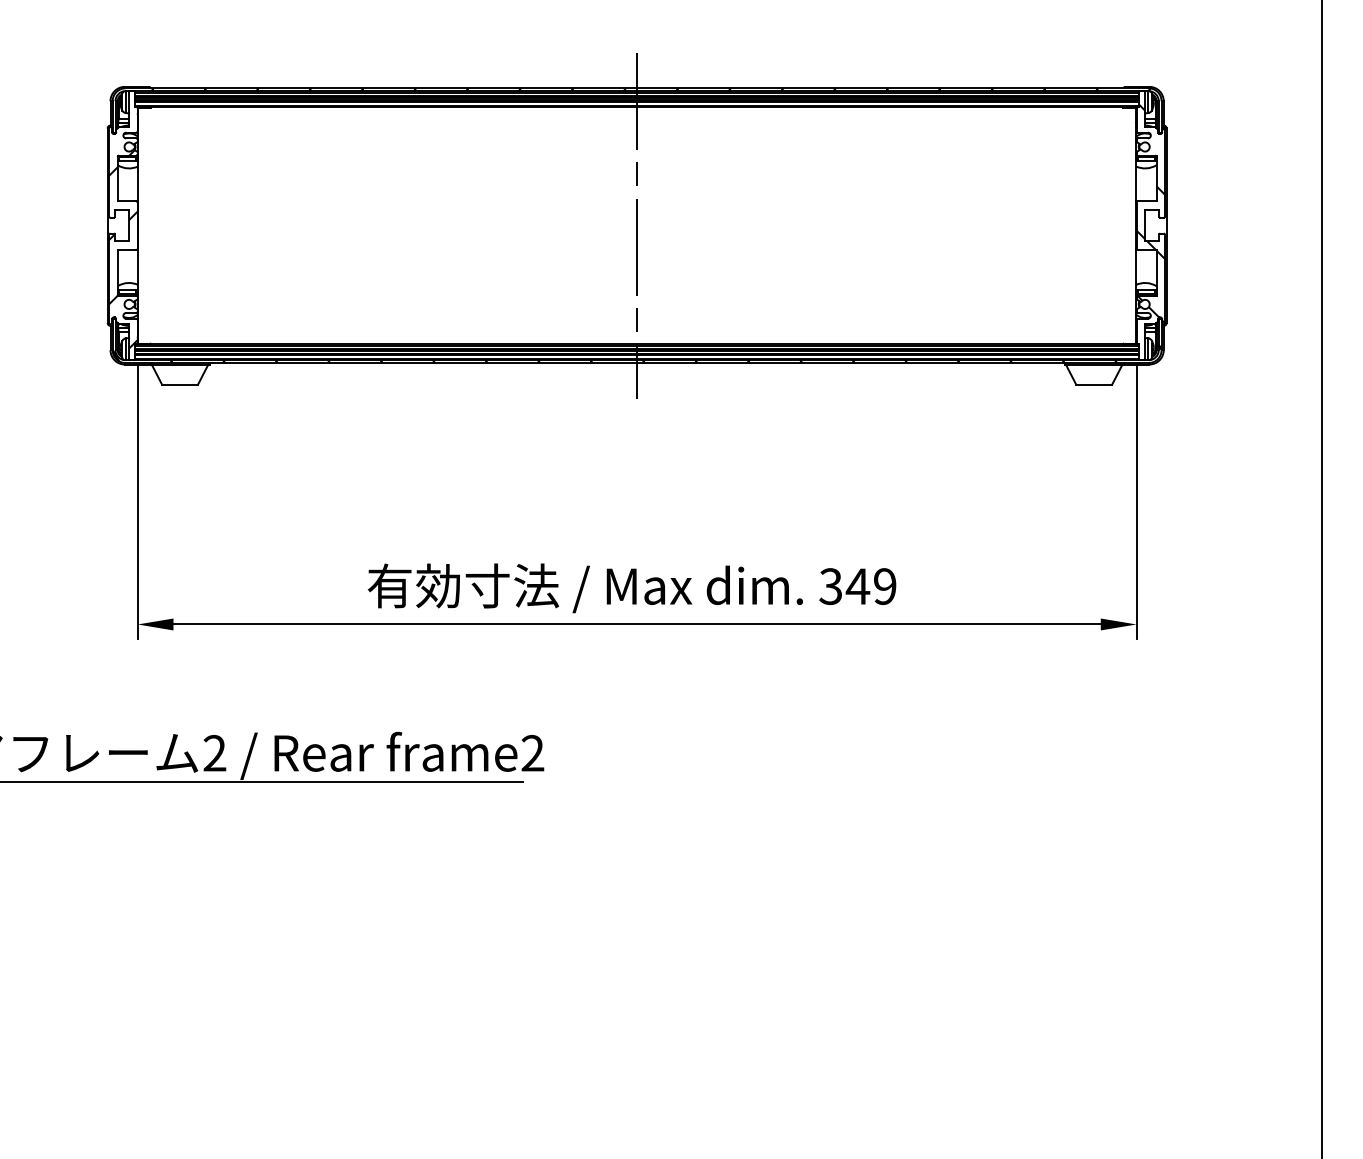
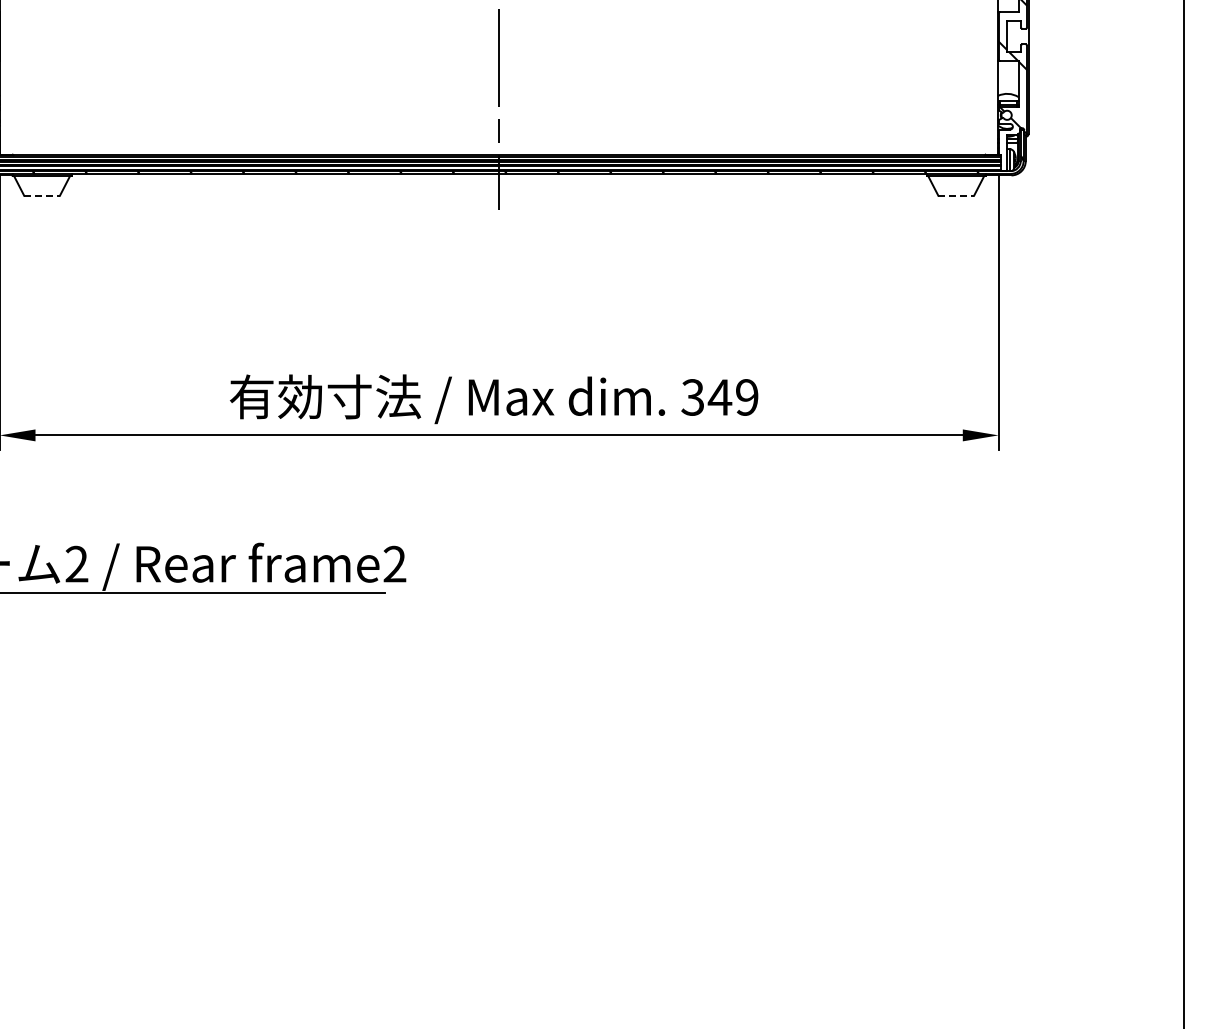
line: (180, 384) -> (42, 195), solid -> dashed
line: (1094, 384) -> (956, 195), solid -> dashed

